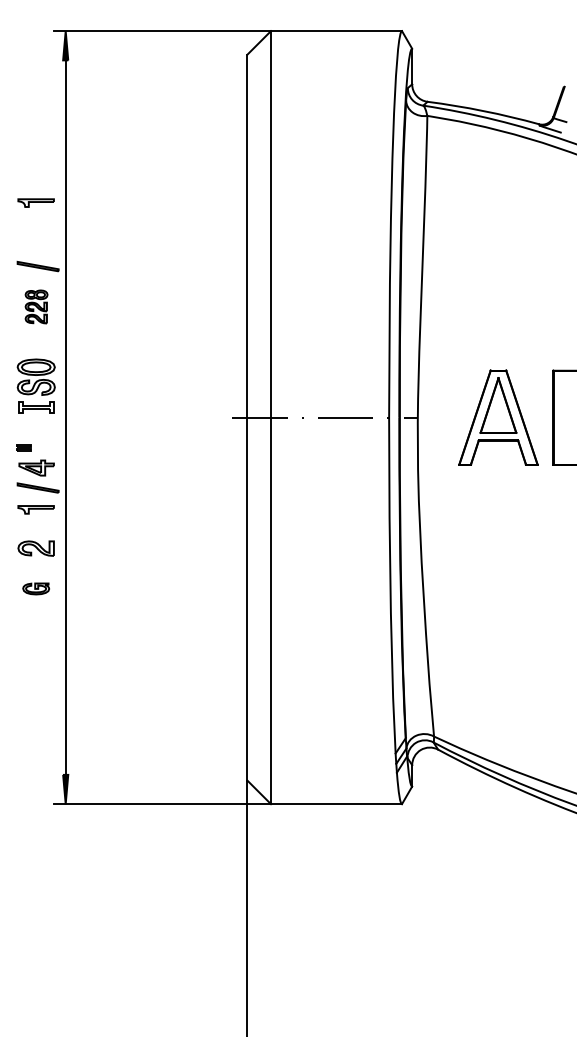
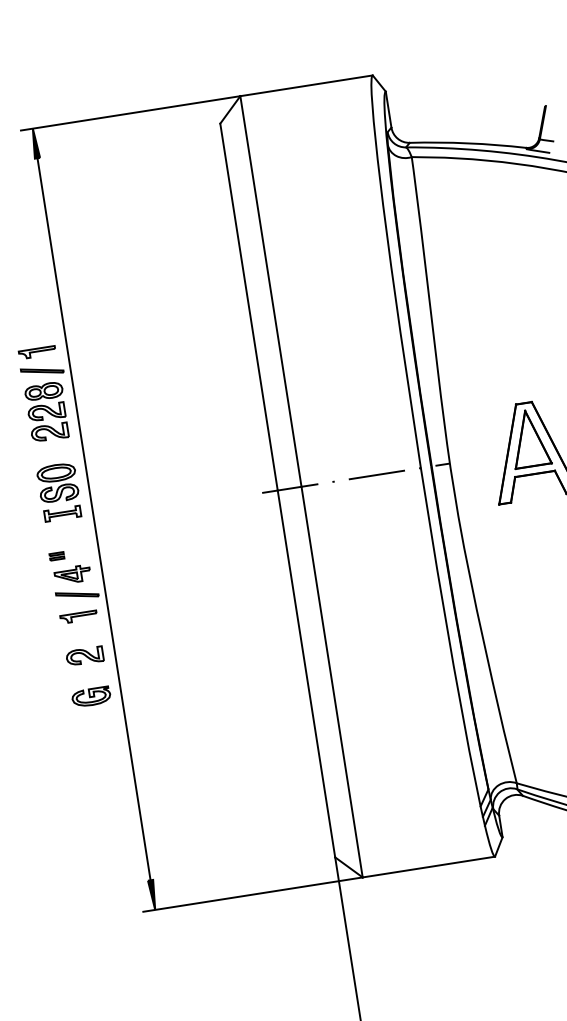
part: (35, 202) -> (36, 352), moved
part: (36, 306) -> (46, 411), size x1.67
part: (35, 588) -> (90, 696), size x1.43

